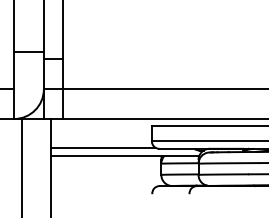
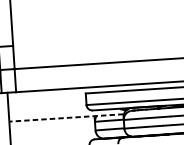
line: (103, 147) -> (49, 112), removed
line: (124, 156) -> (66, 118), solid -> dashed

